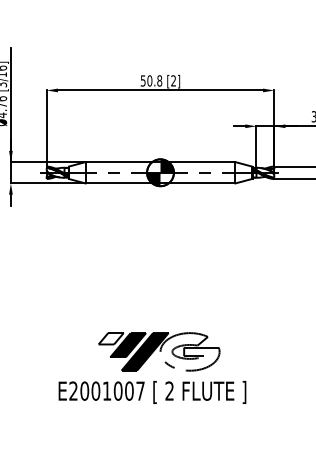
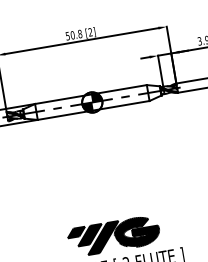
fill: (110, 338) -> (75, 232), added
fill: (189, 351) -> (136, 232), added

